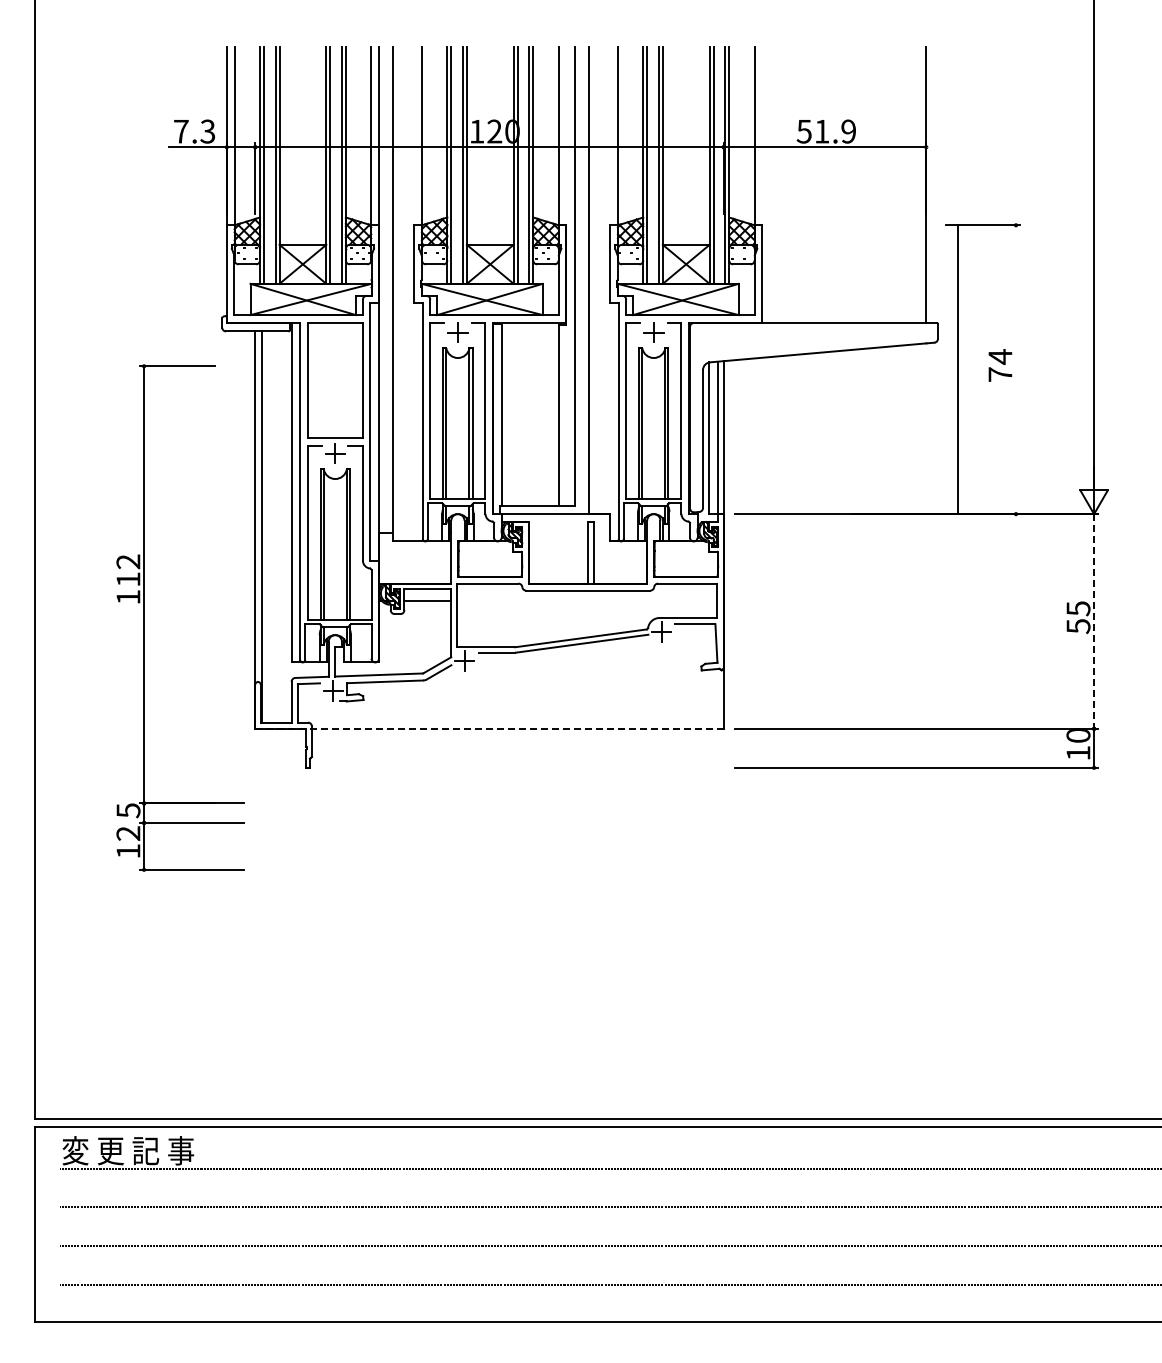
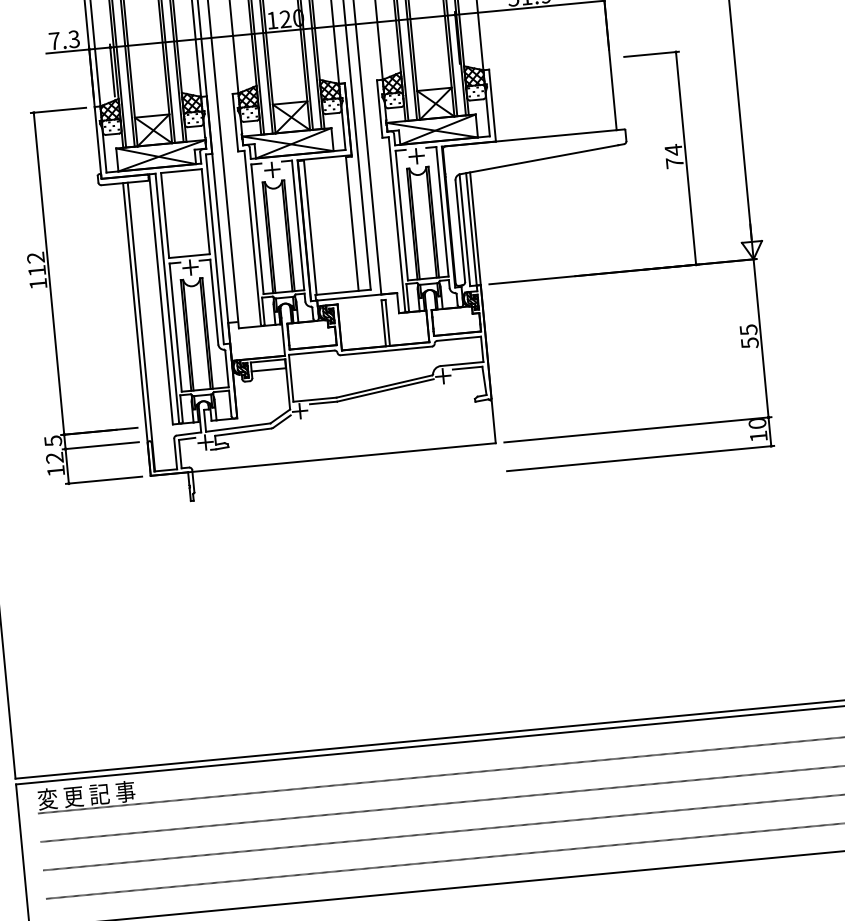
line: (958, 369) -> (686, 158), moved
part: (144, 617) -> (51, 297), moved
line: (1094, 621) -> (761, 338), dashed -> solid
line: (490, 728) -> (323, 459), dashed -> solid

